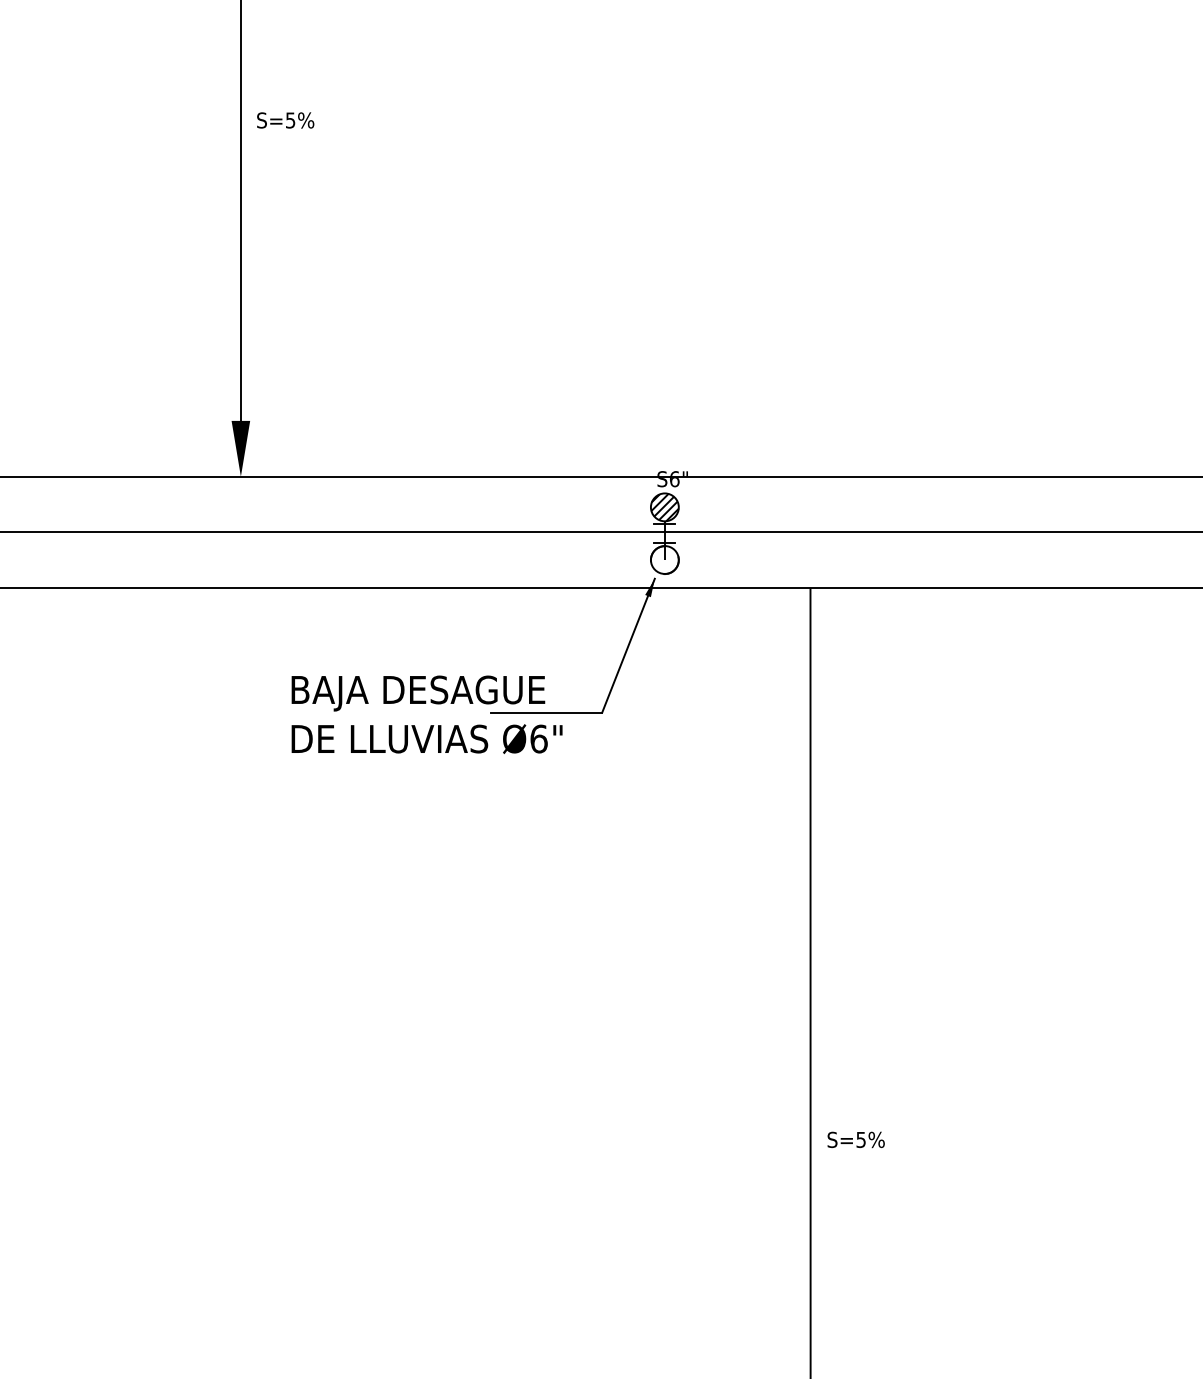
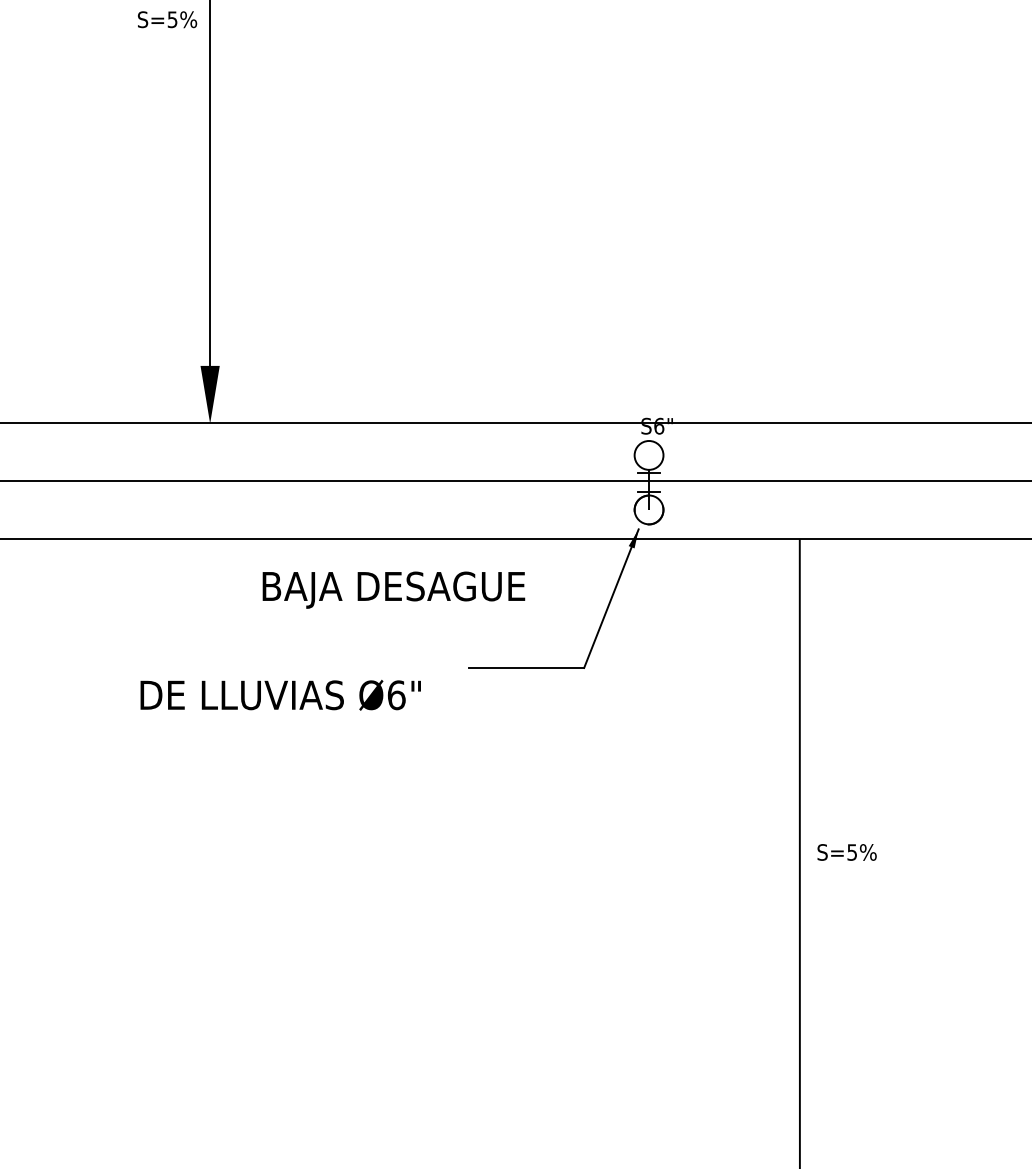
text: (285, 120) -> (167, 19), moved
hatch: (664, 507) -> (648, 455), removed
text: (418, 693) -> (394, 590), moved
text: (426, 738) -> (280, 694), moved
text: (855, 1139) -> (846, 852), moved

